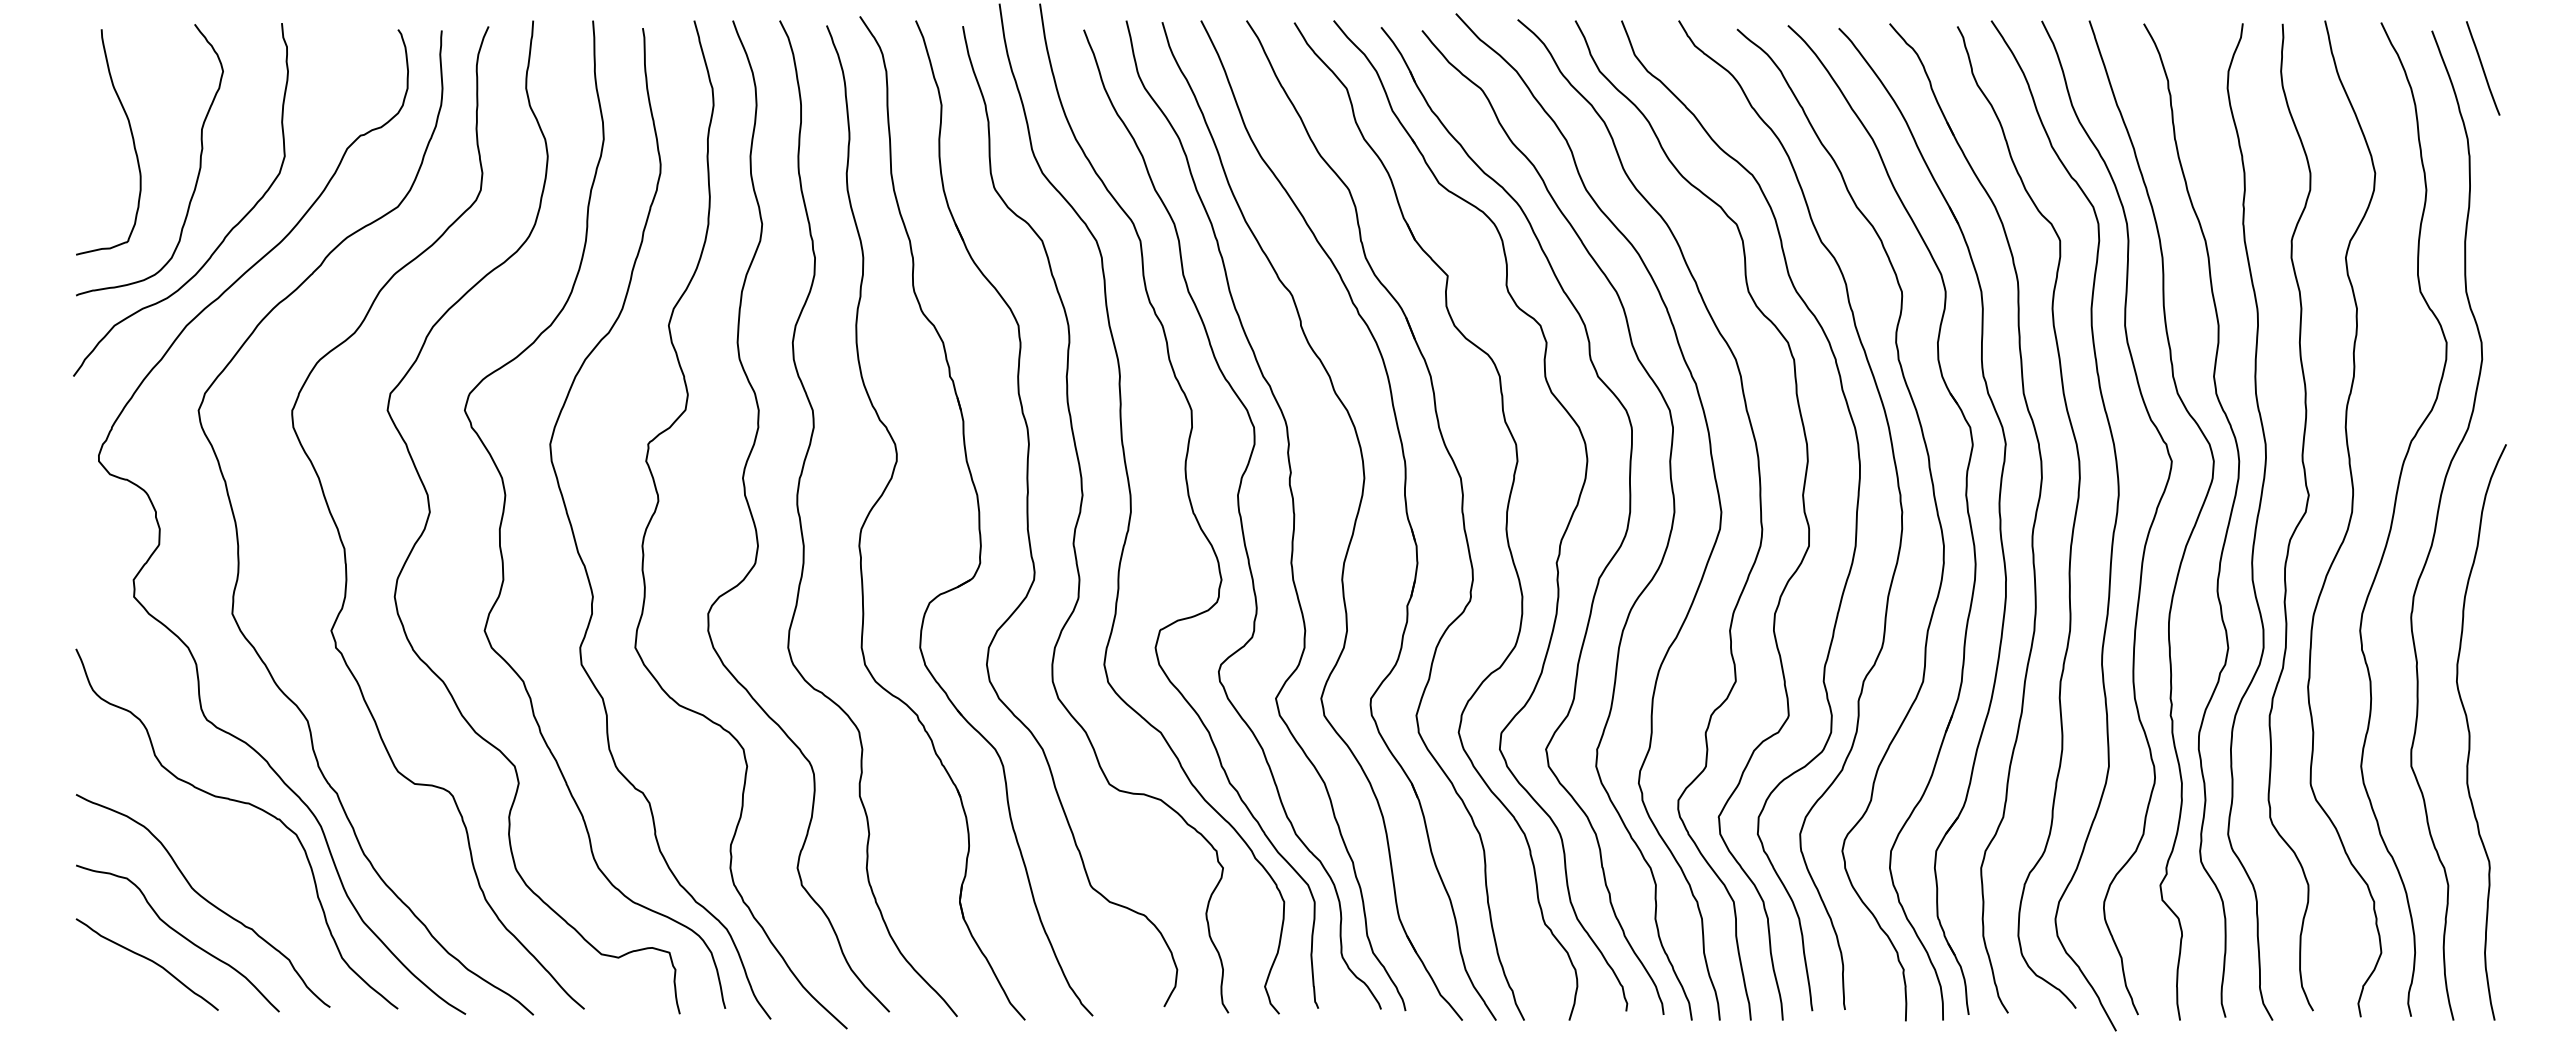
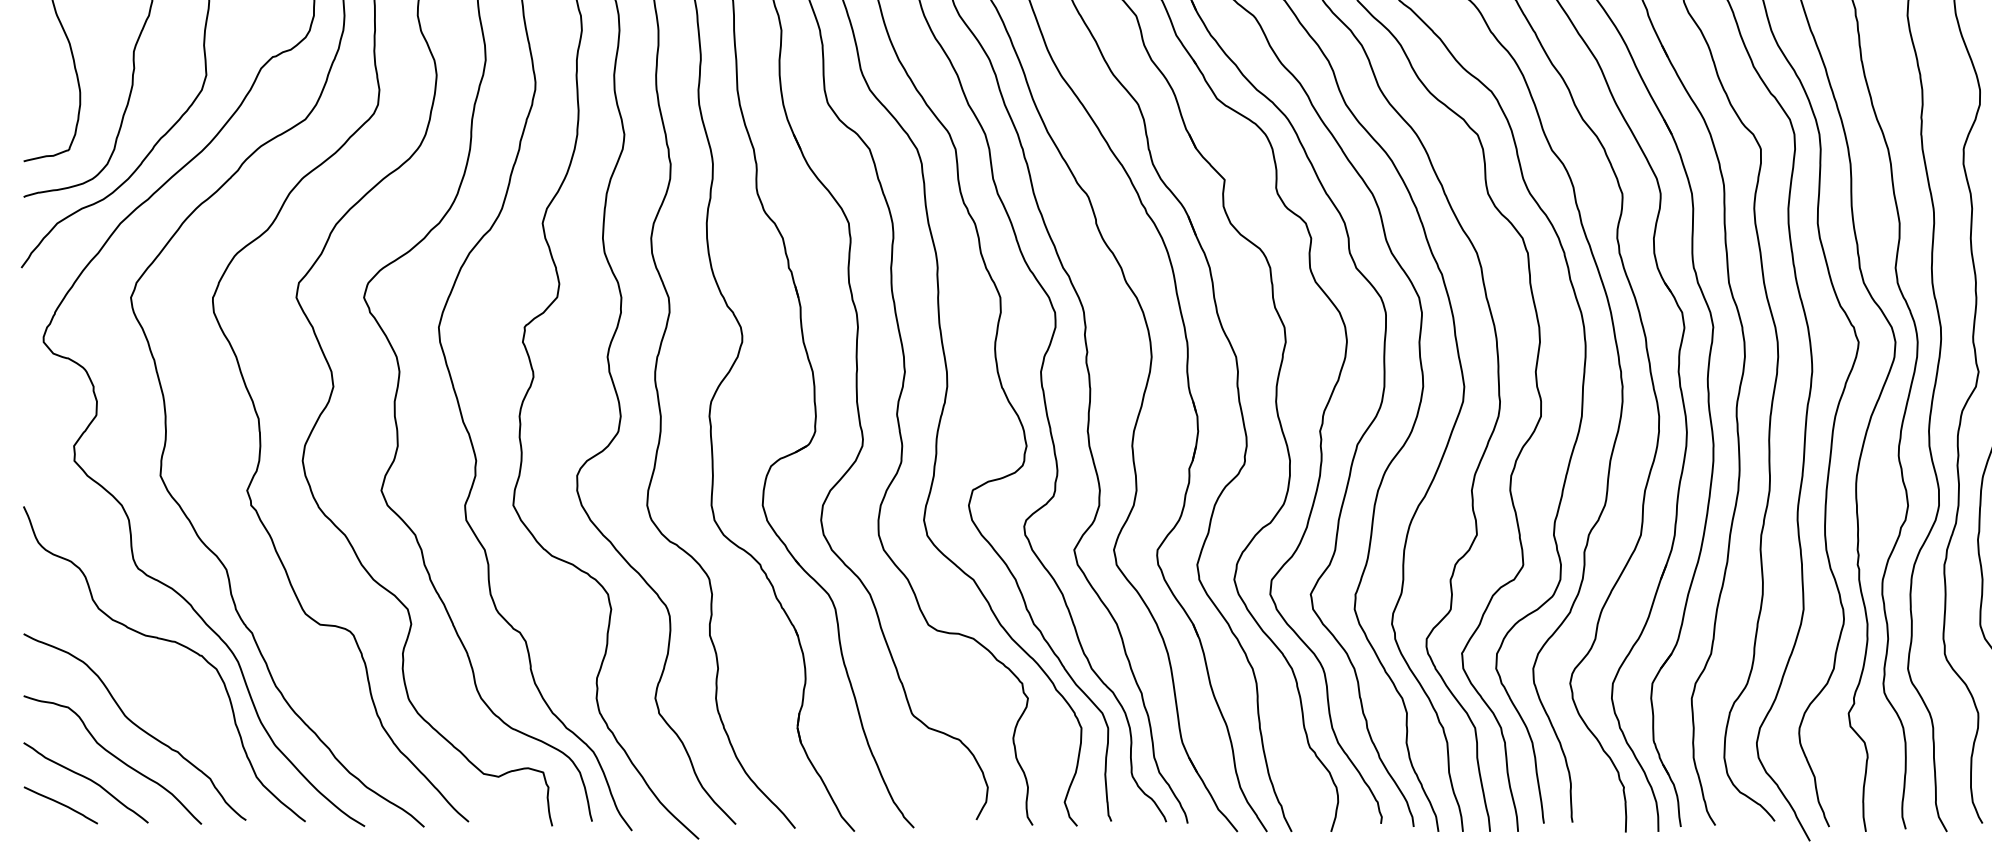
curve: (118, 989) -> (60, 804), added

